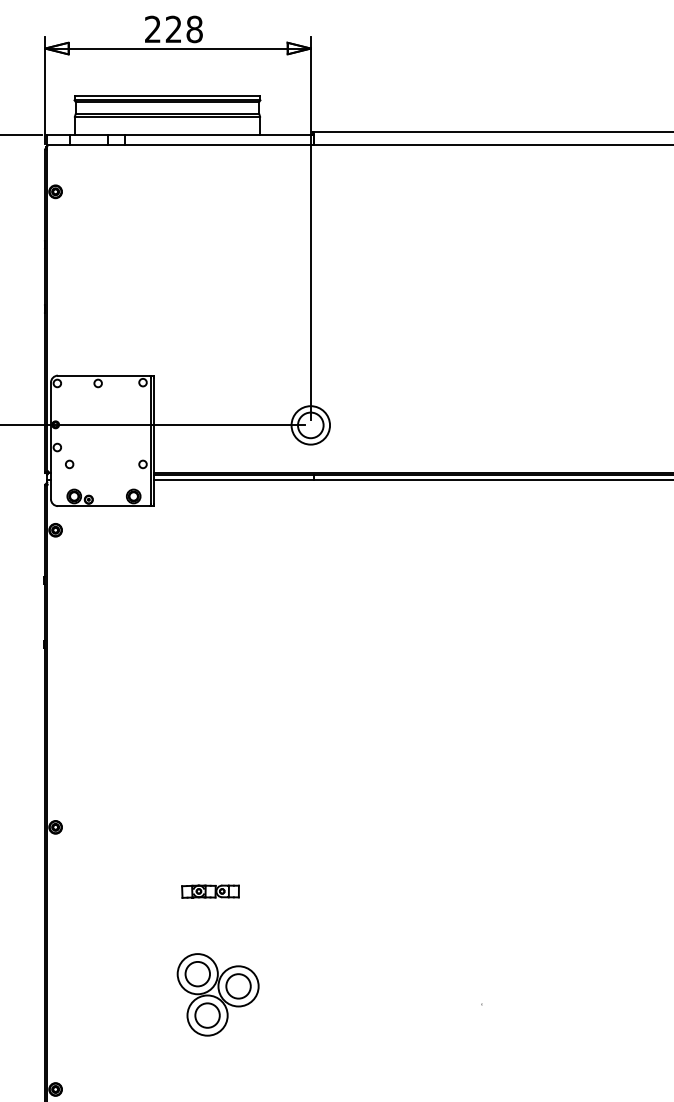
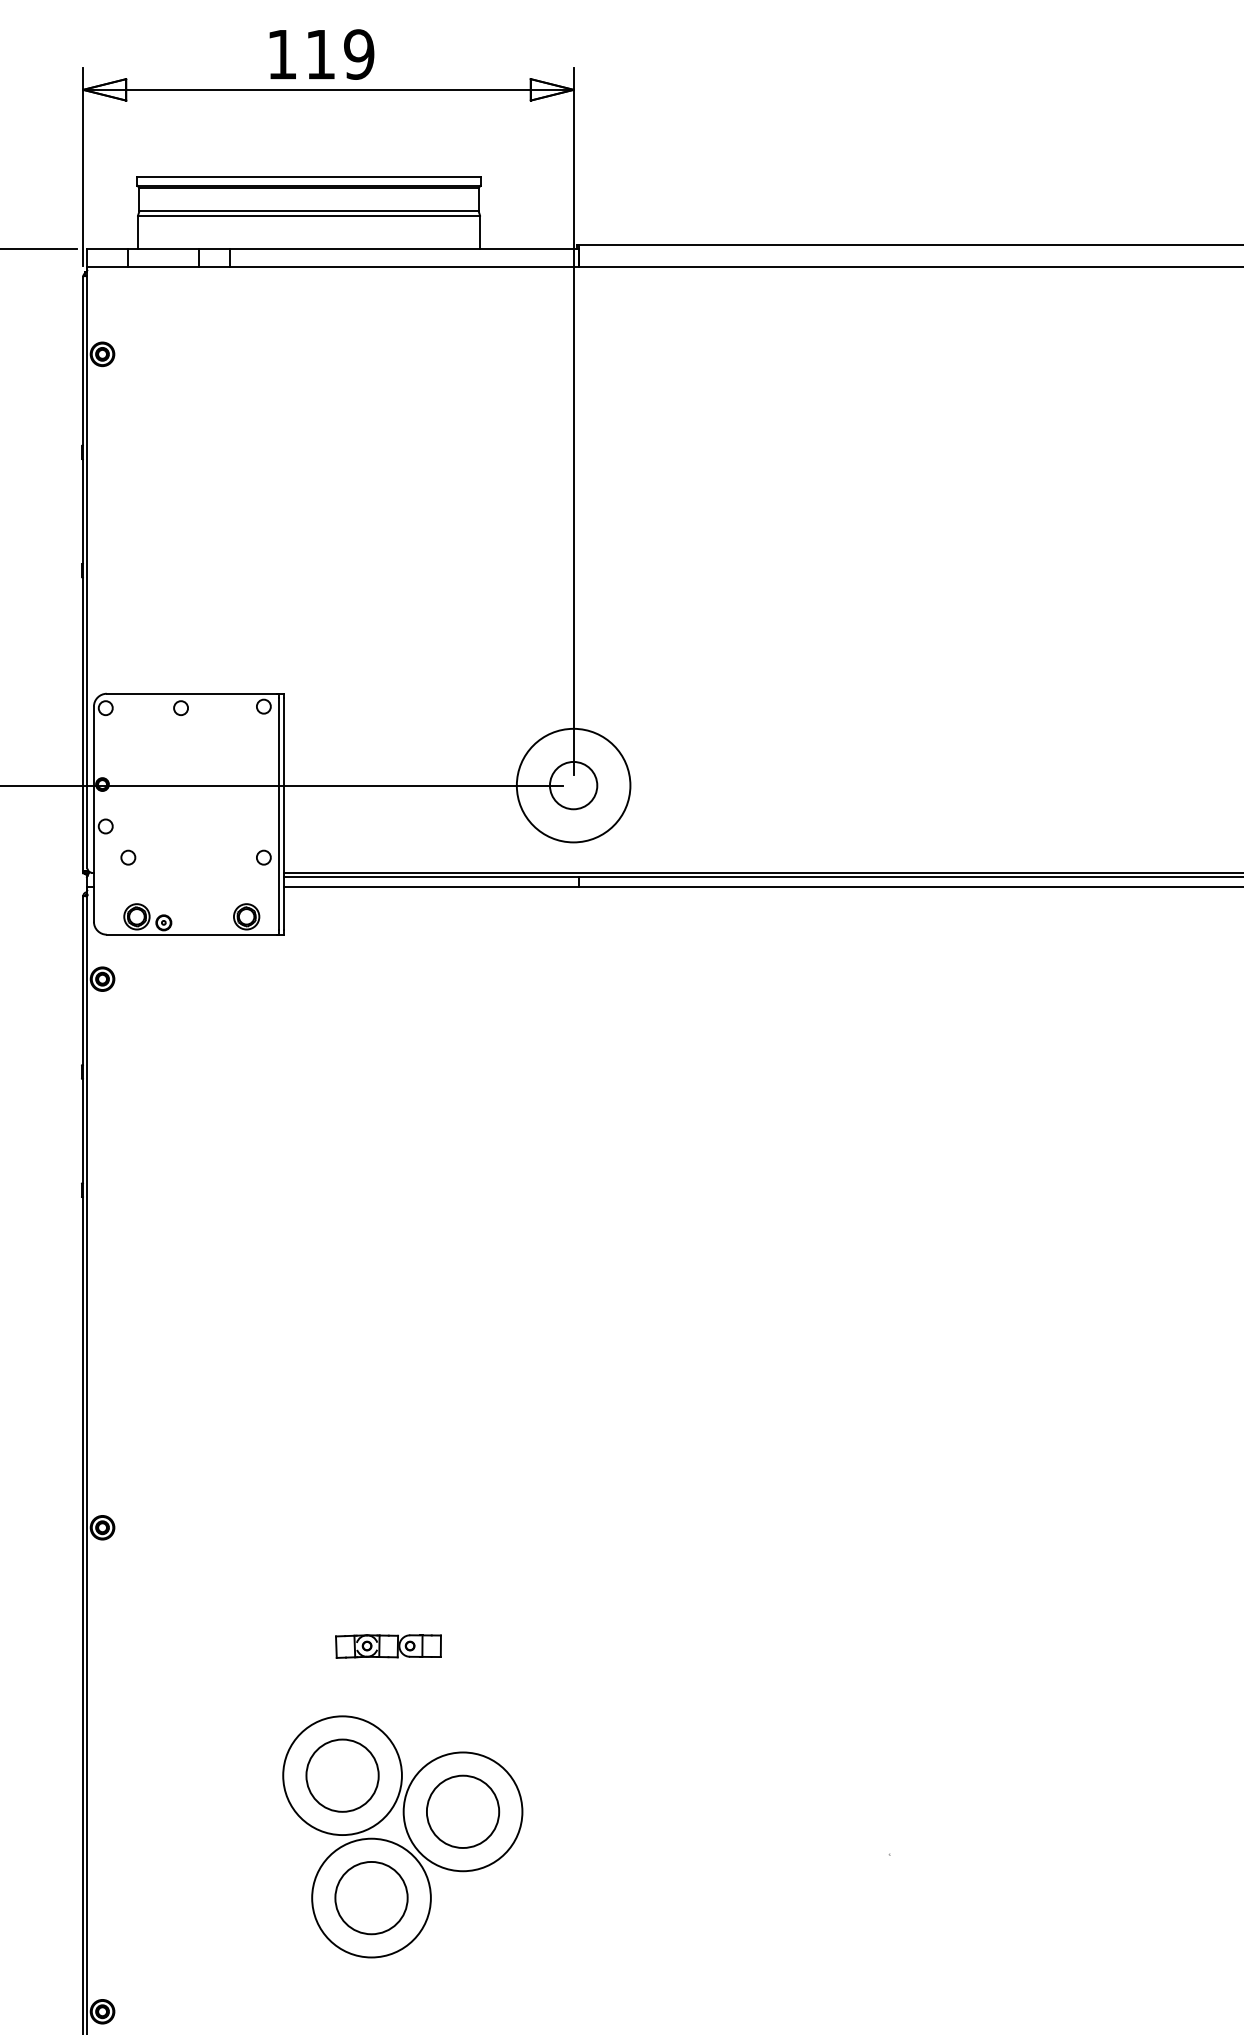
text: (173, 29) -> (320, 54), 228 -> 119
circle: (310, 425) -> (573, 785), size x1.6
part: (217, 994) -> (401, 1836), size x1.6

